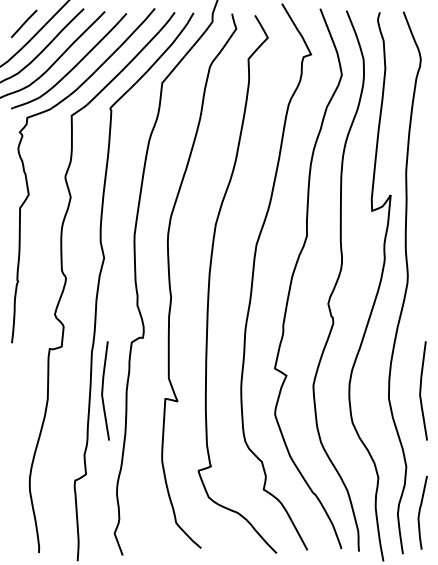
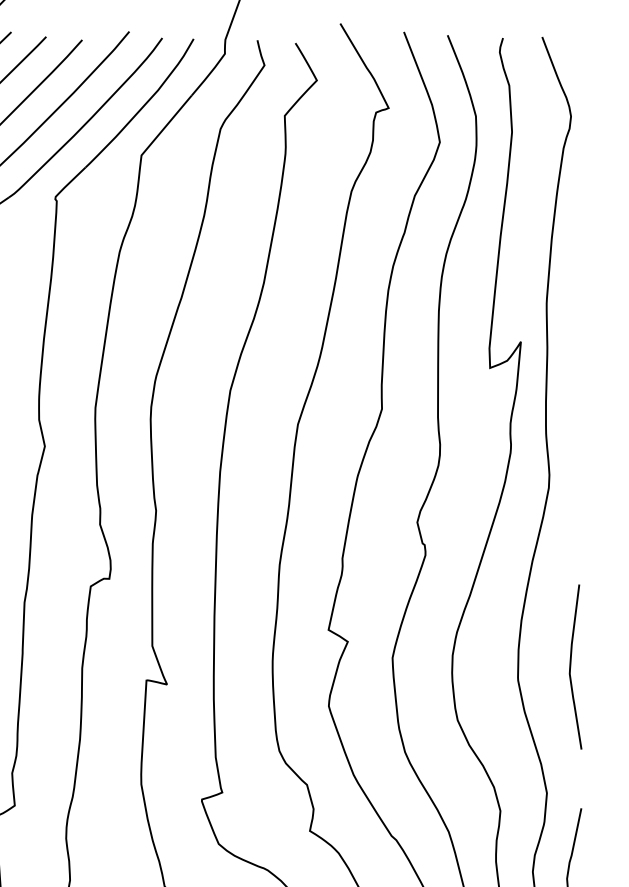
curve: (103, 390) -> (43, 666), removed

